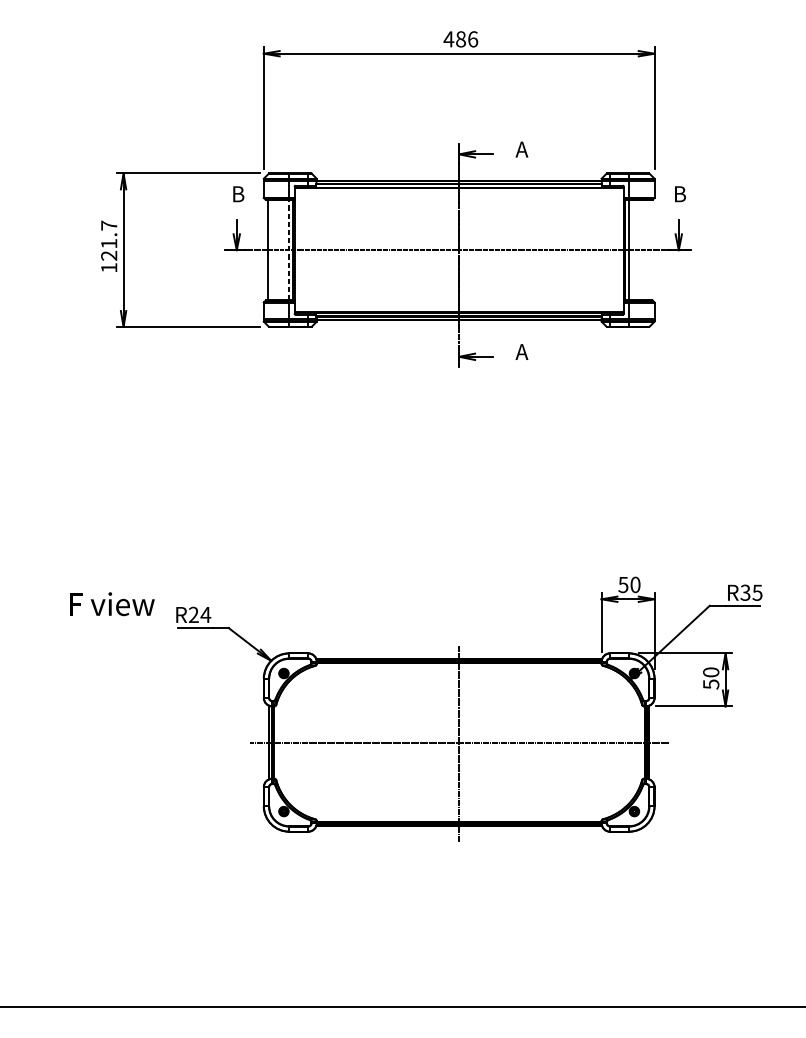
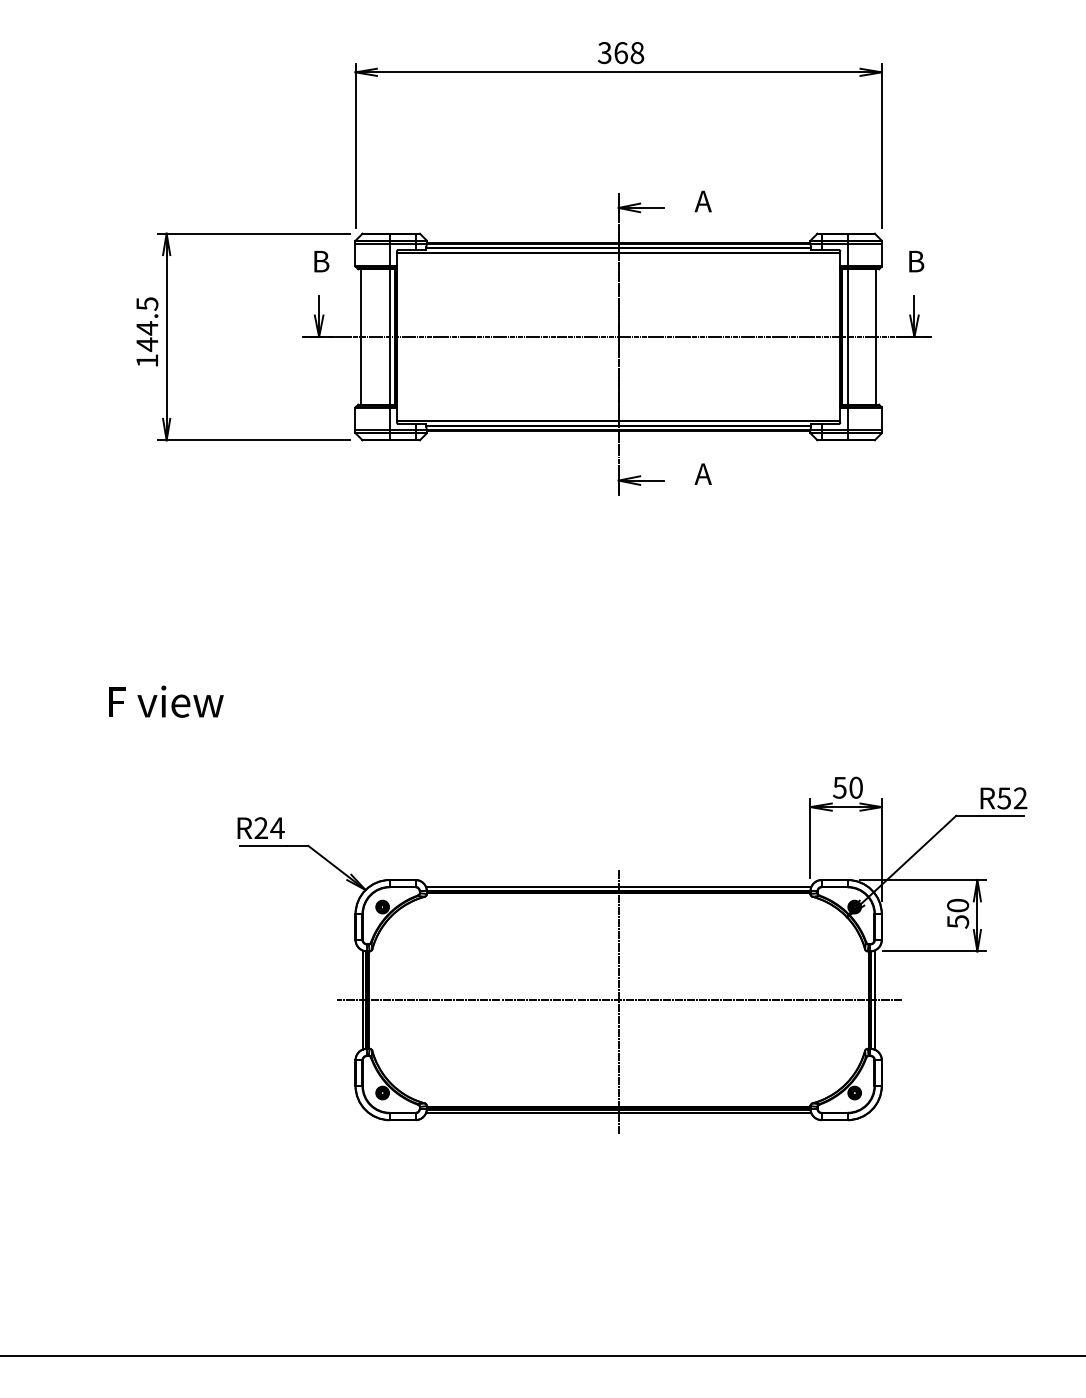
text: (460, 39) -> (620, 53), 486 -> 368
text: (109, 240) -> (147, 324), 121.7 -> 144.5
line: (650, 249) -> (876, 336), added
line: (289, 250) -> (389, 337), dashed -> solid
text: (751, 592) -> (1012, 798), R35 -> R52
text: (112, 604) -> (166, 701), moved

